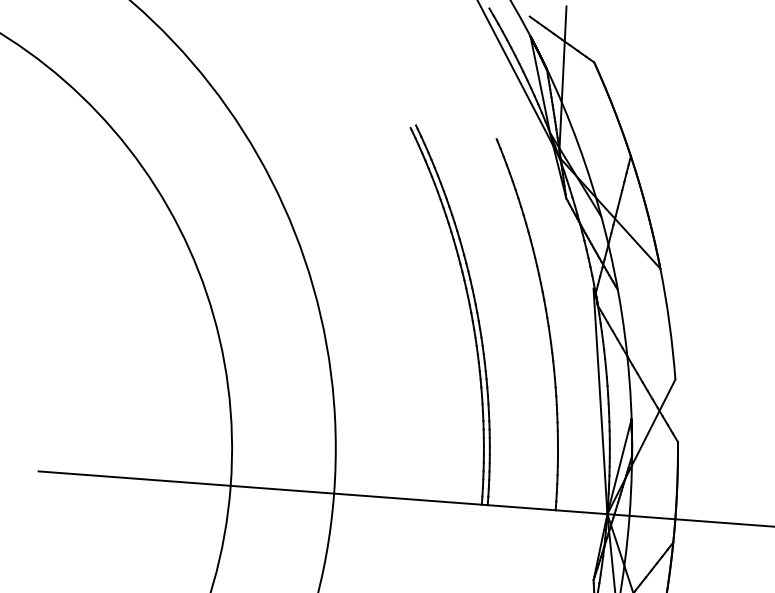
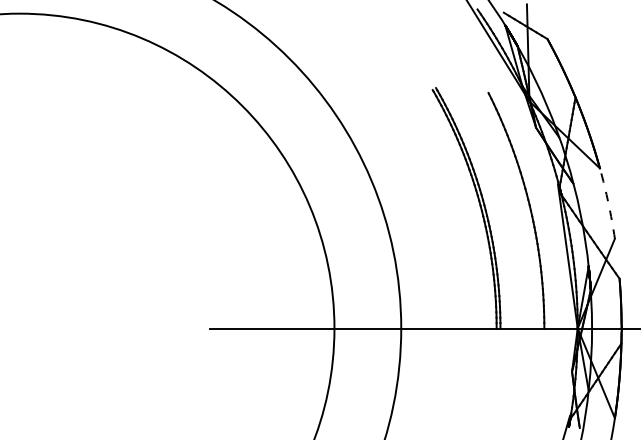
arc: (669, 324) -> (608, 203), solid -> dashed

